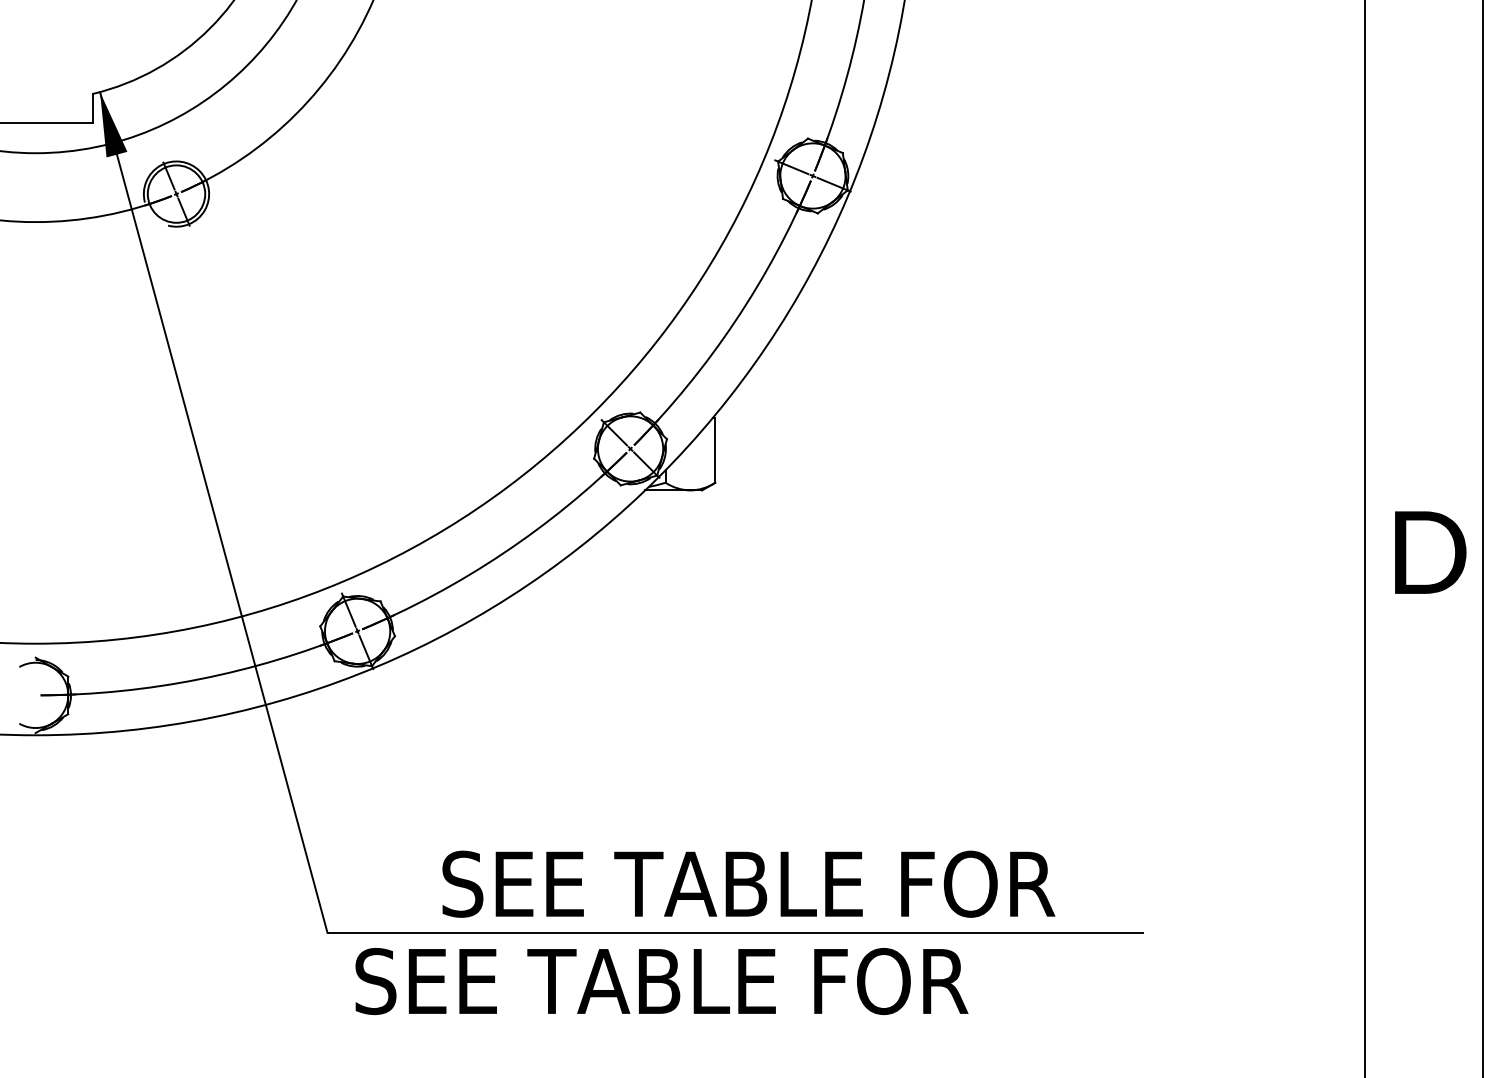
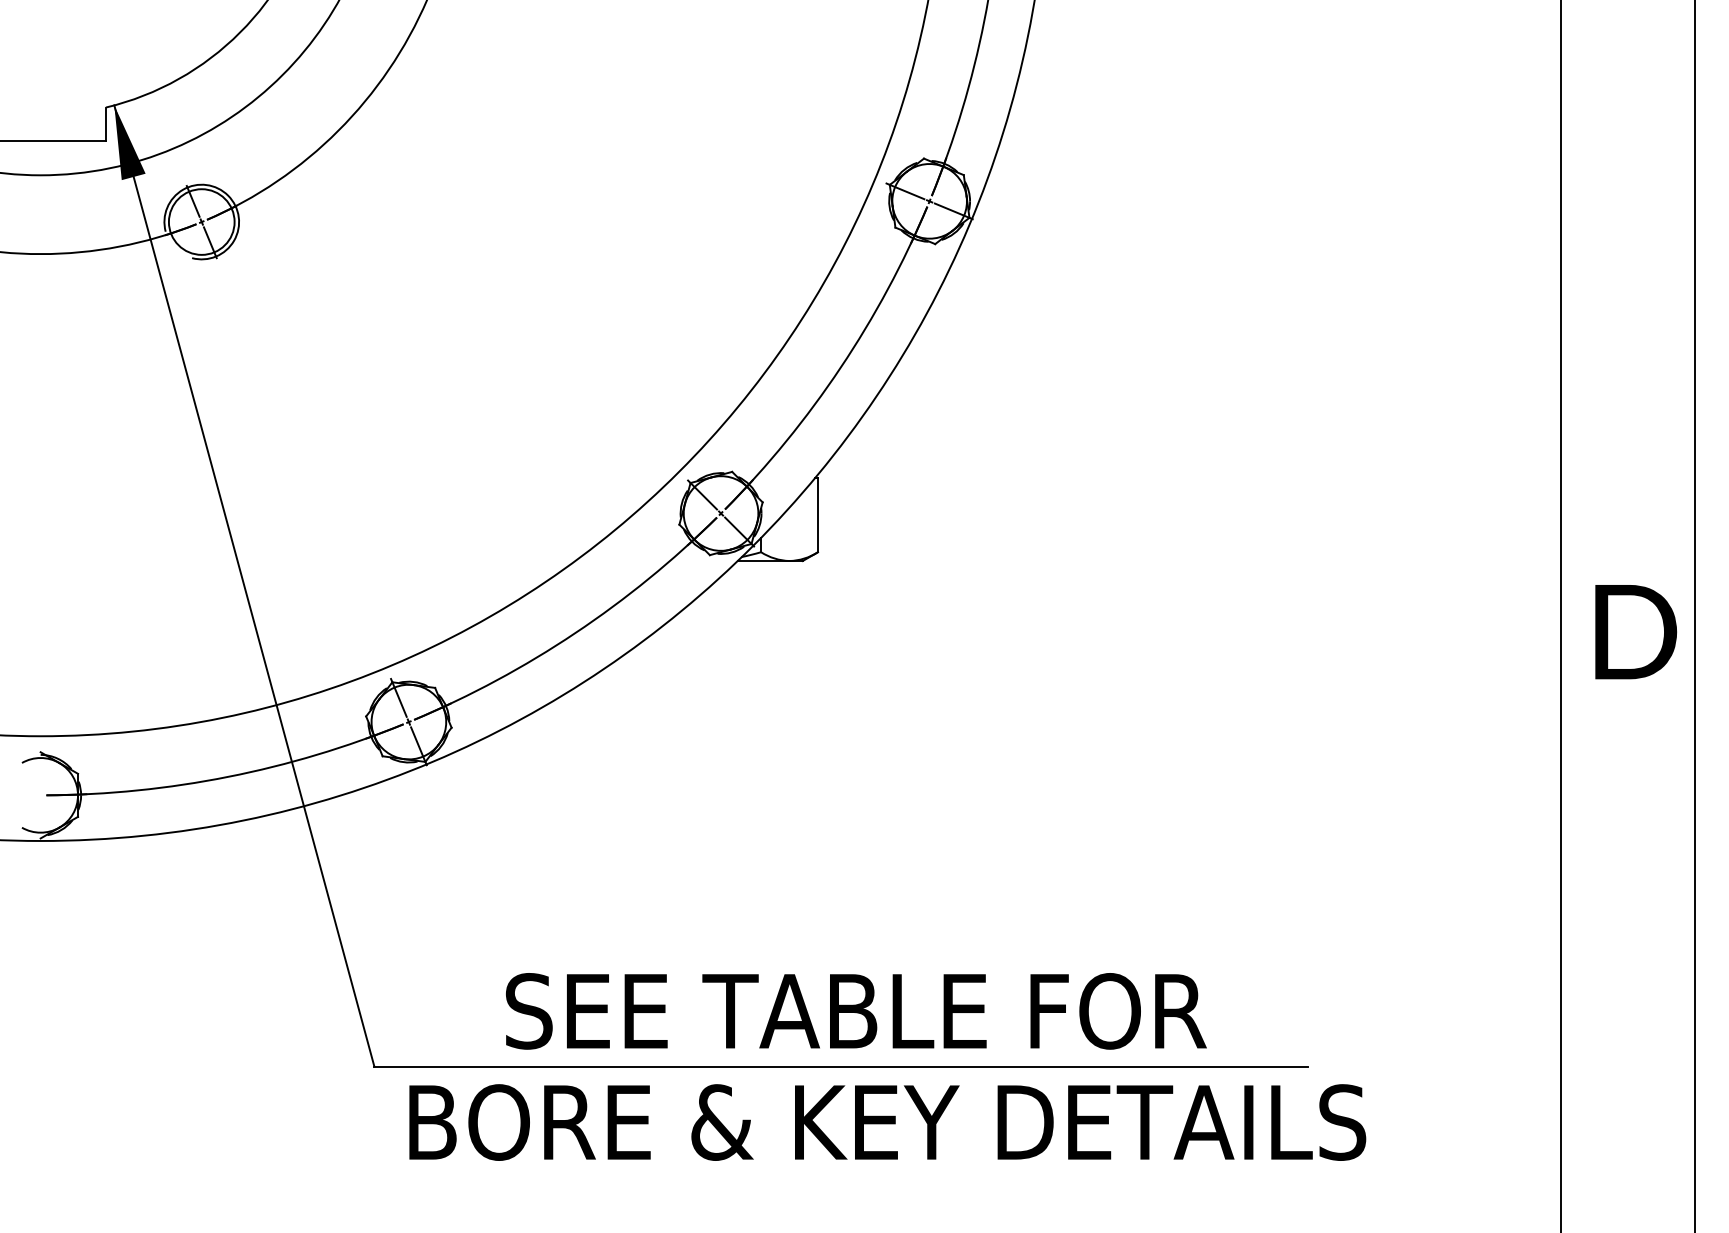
text: (775, 981) -> (886, 1122), SEE TABLE FOR -> BORE & KEY DETAILS

